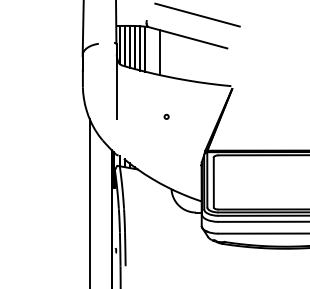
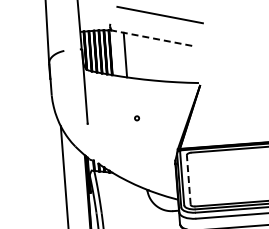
line: (187, 37) -> (151, 38), solid -> dashed
line: (213, 181) -> (188, 179), solid -> dashed

